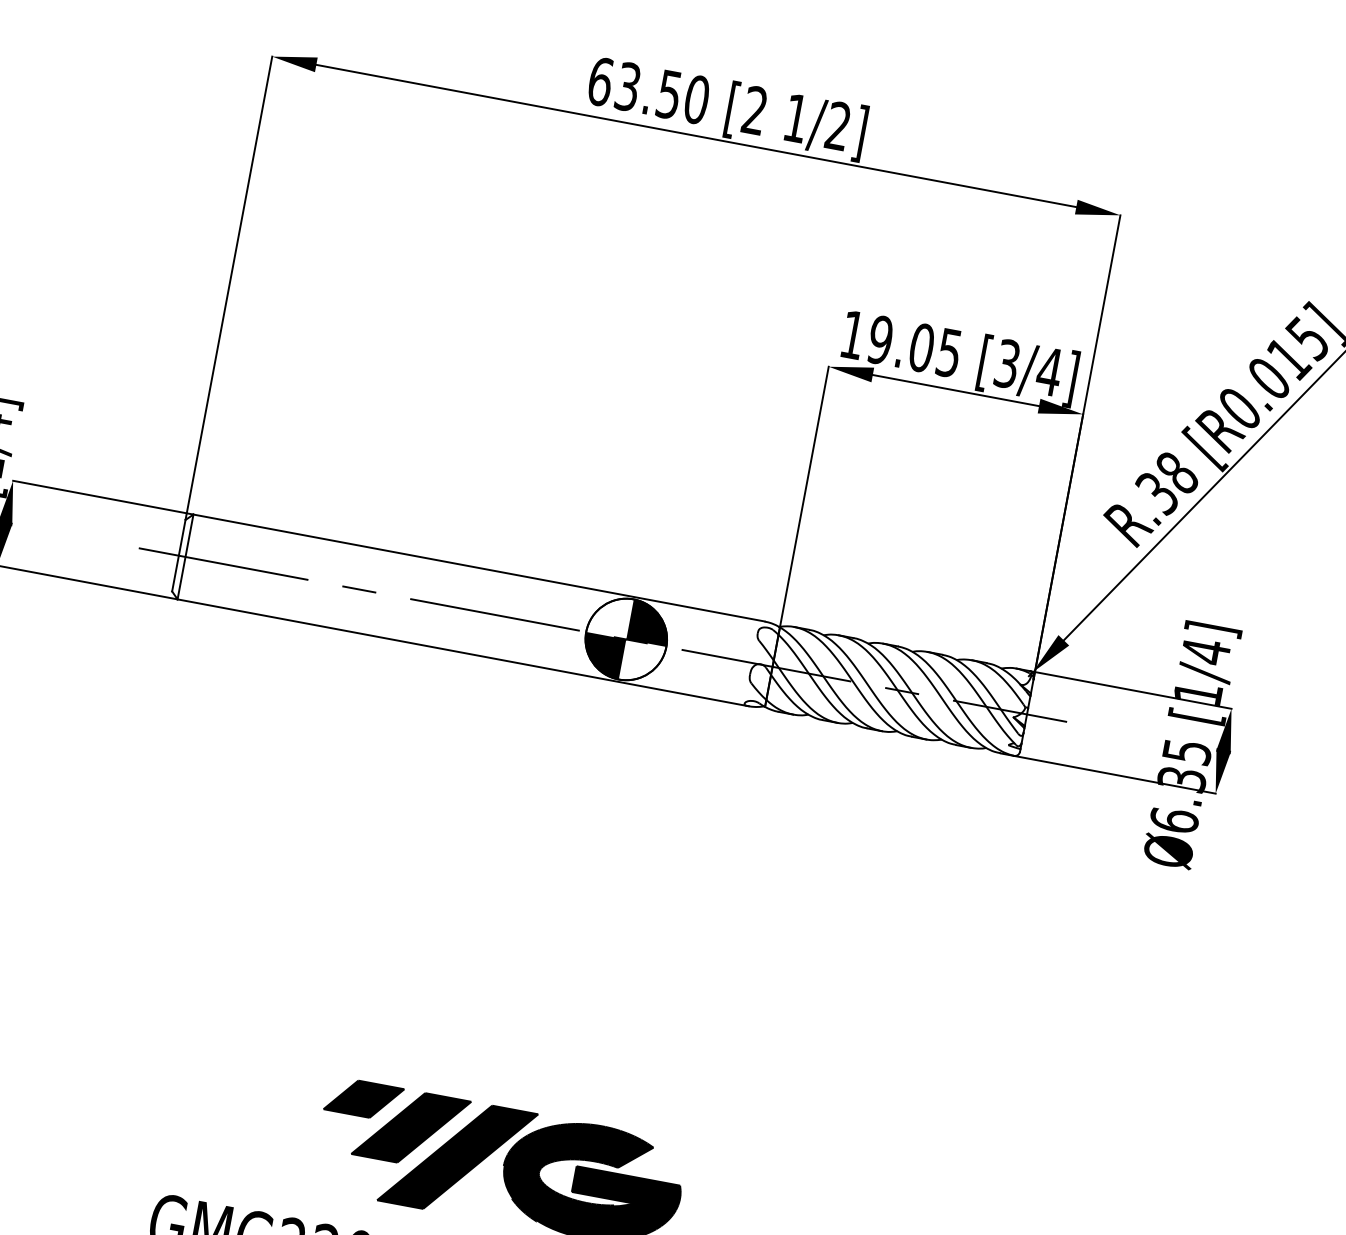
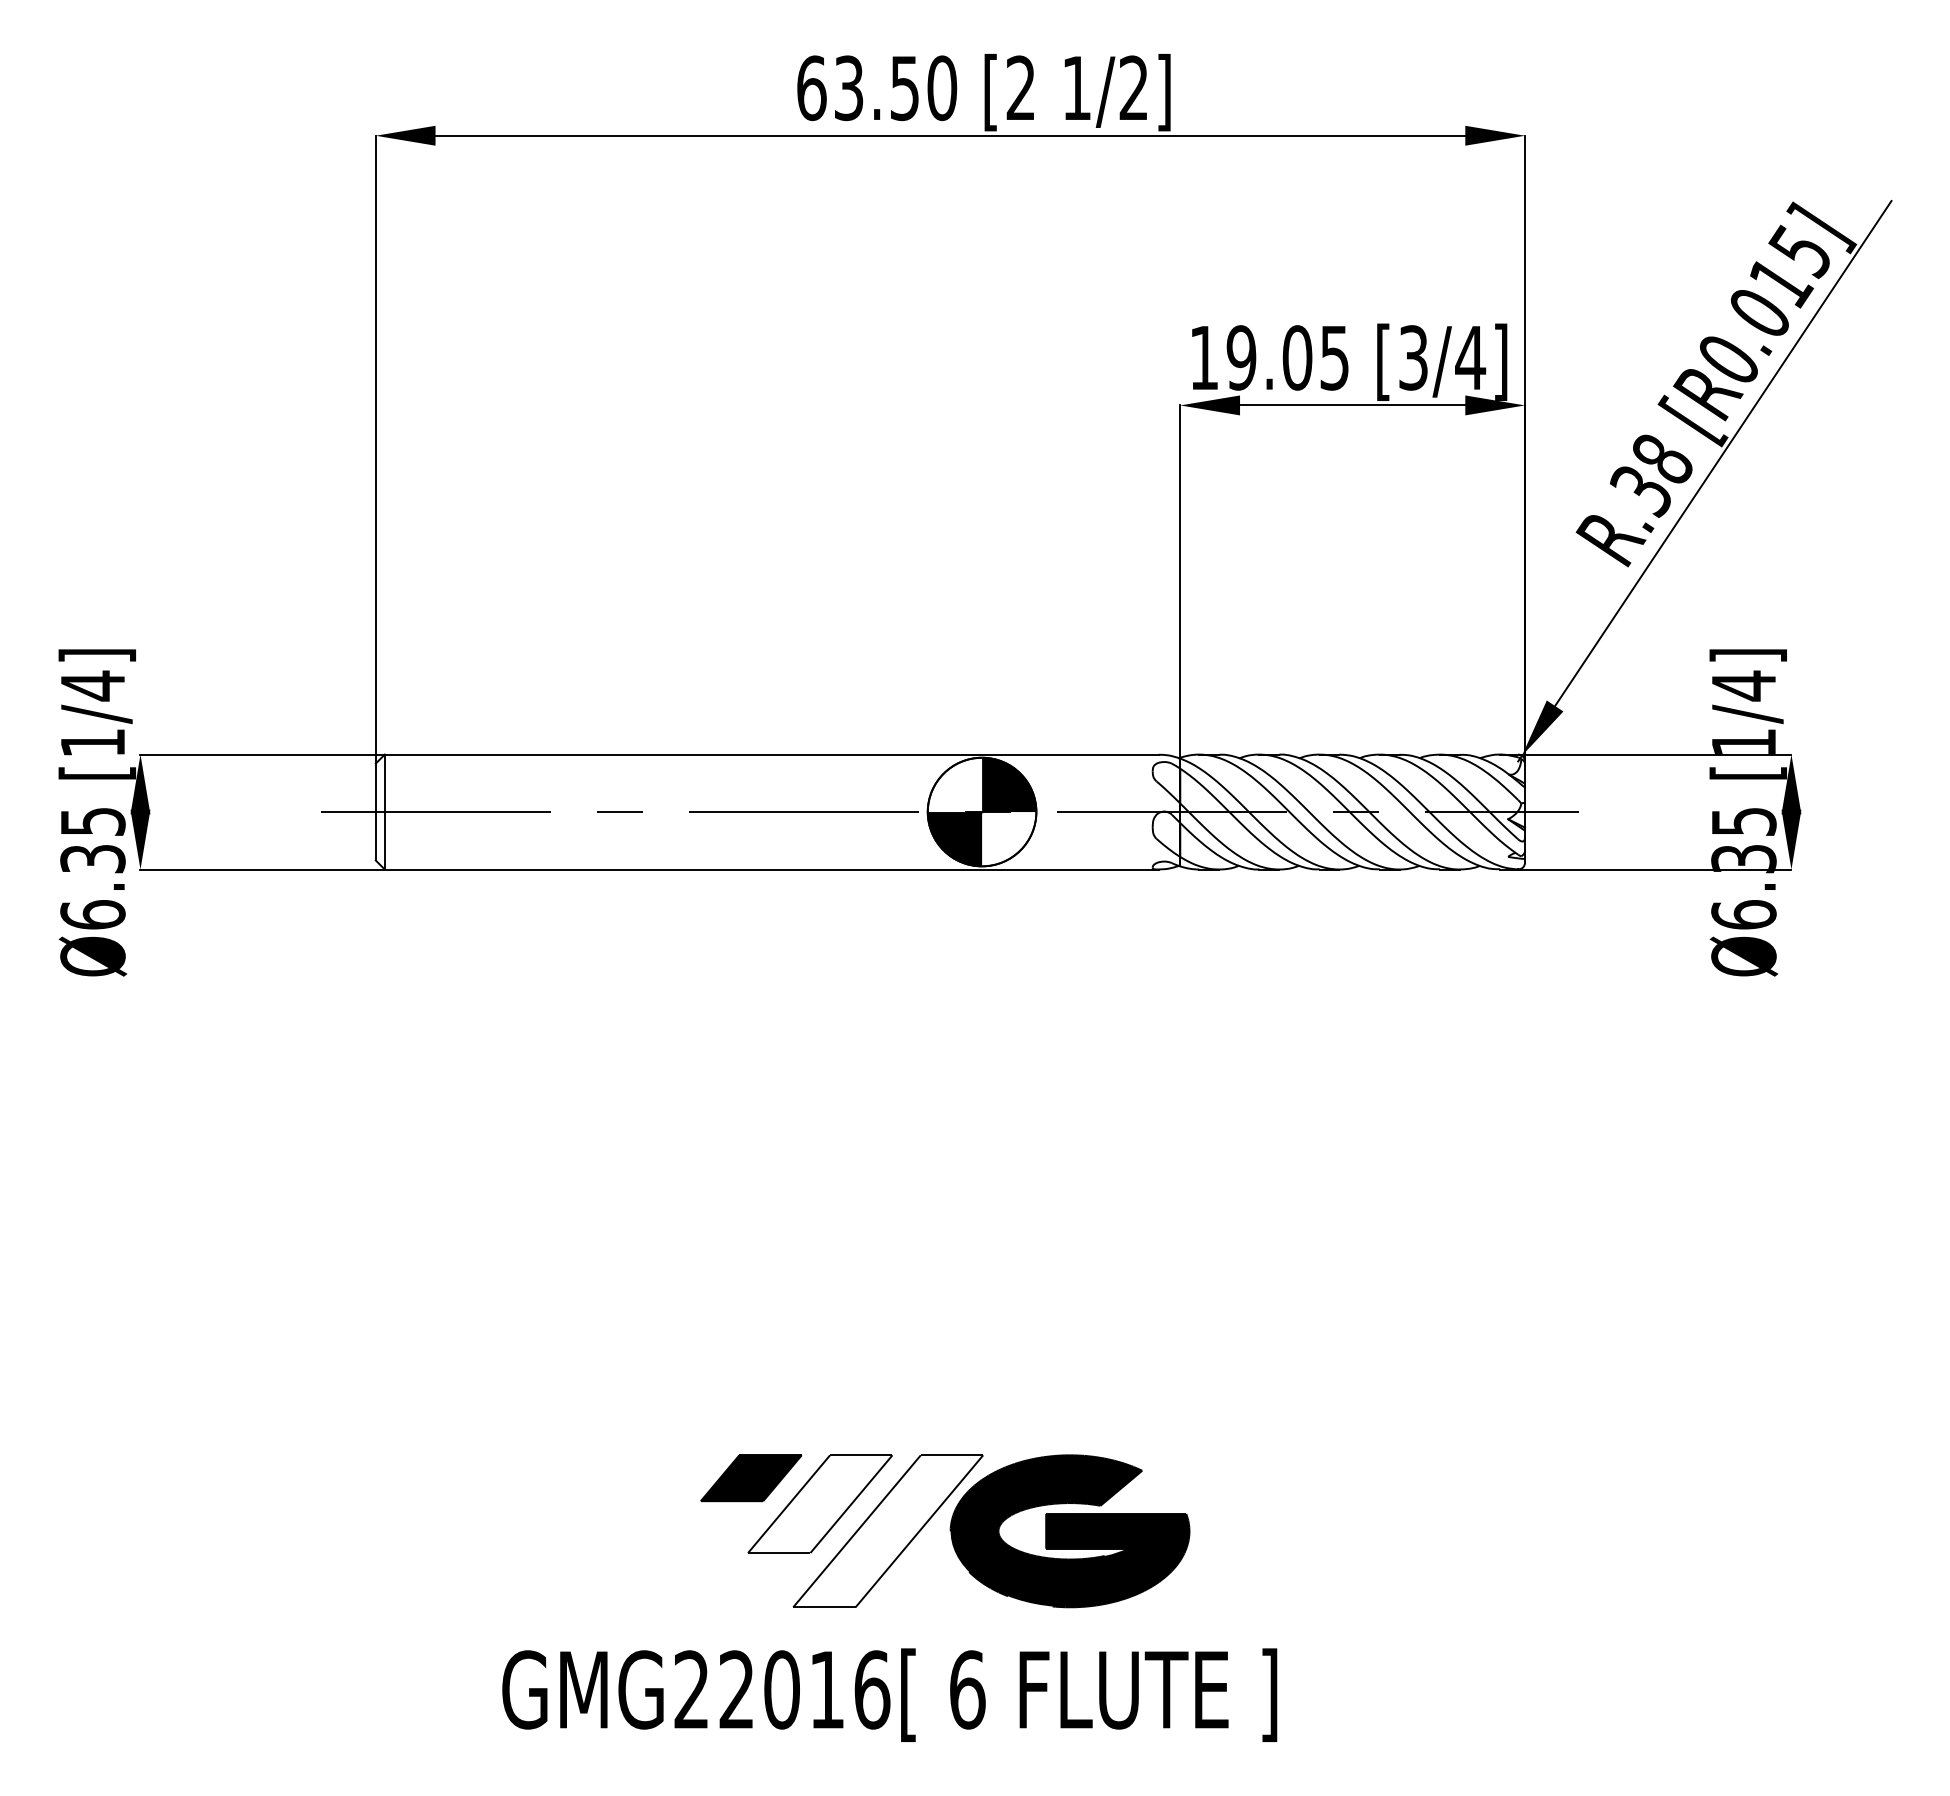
fill: (411, 1128) -> (820, 1504), removed
fill: (457, 1157) -> (888, 1531), removed

